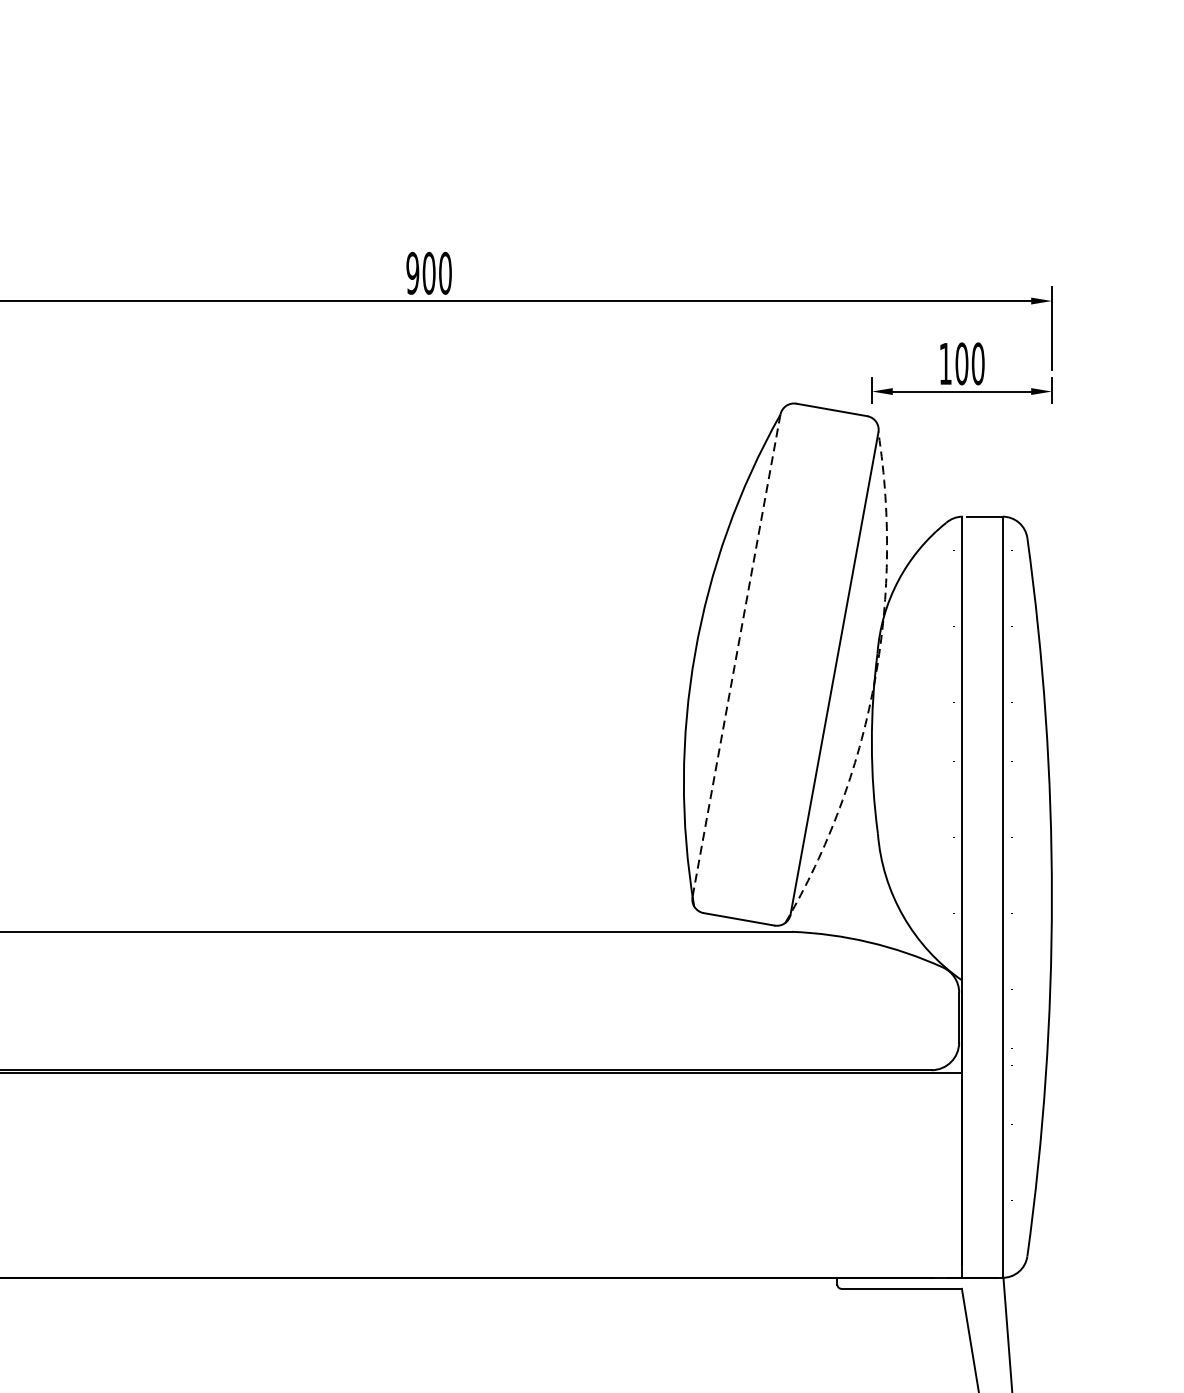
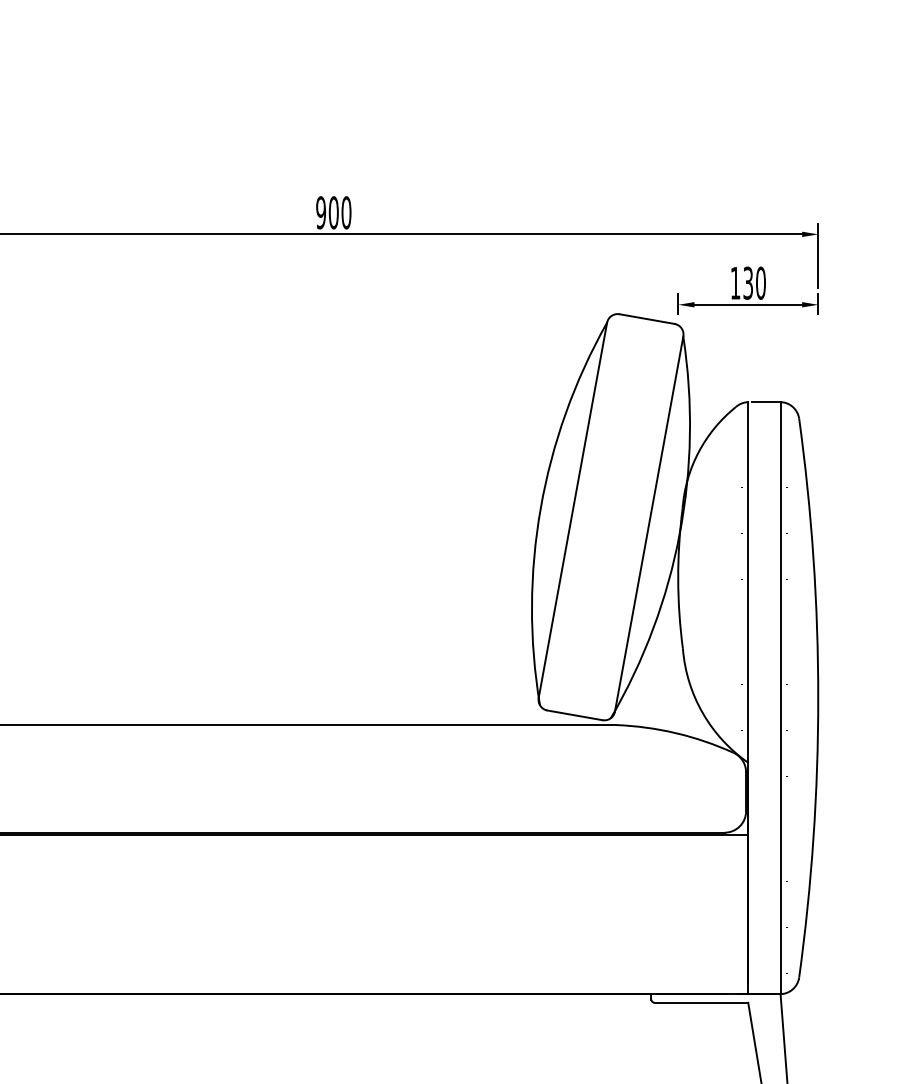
text: (962, 362) -> (748, 282), 100 -> 130
line: (735, 656) -> (572, 510), dashed -> solid
arc: (873, 685) -> (679, 533), dashed -> solid

